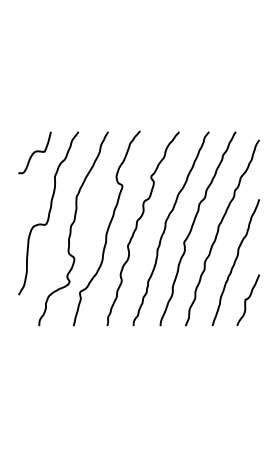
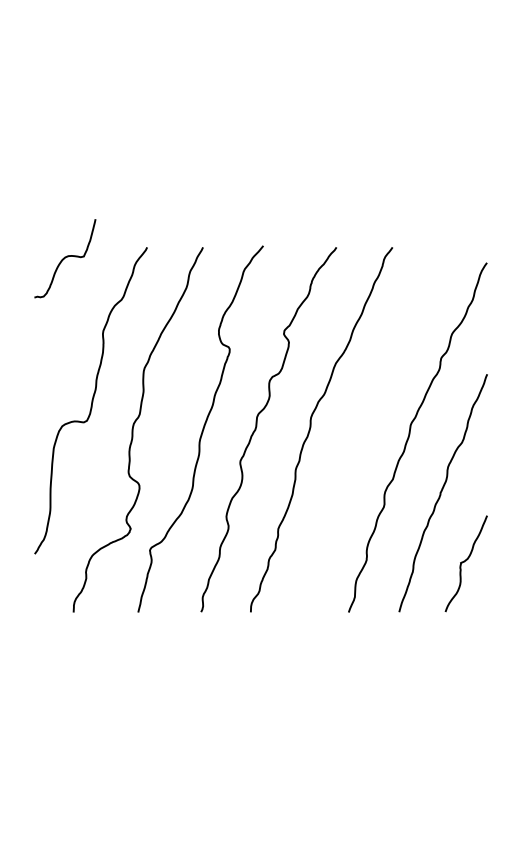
curve: (34, 152) -> (64, 258), moved
curve: (193, 226) -> (363, 425), removed

